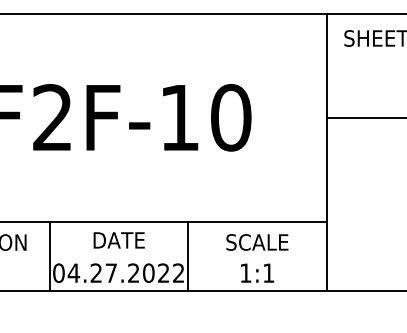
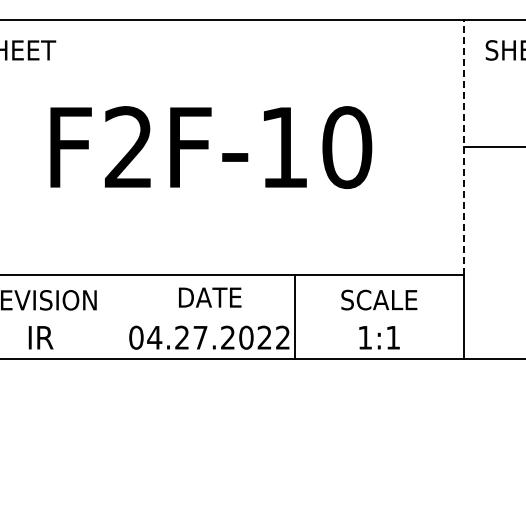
line: (326, 116) -> (464, 146), solid -> dashed
line: (50, 255) -> (125, 316), removed

